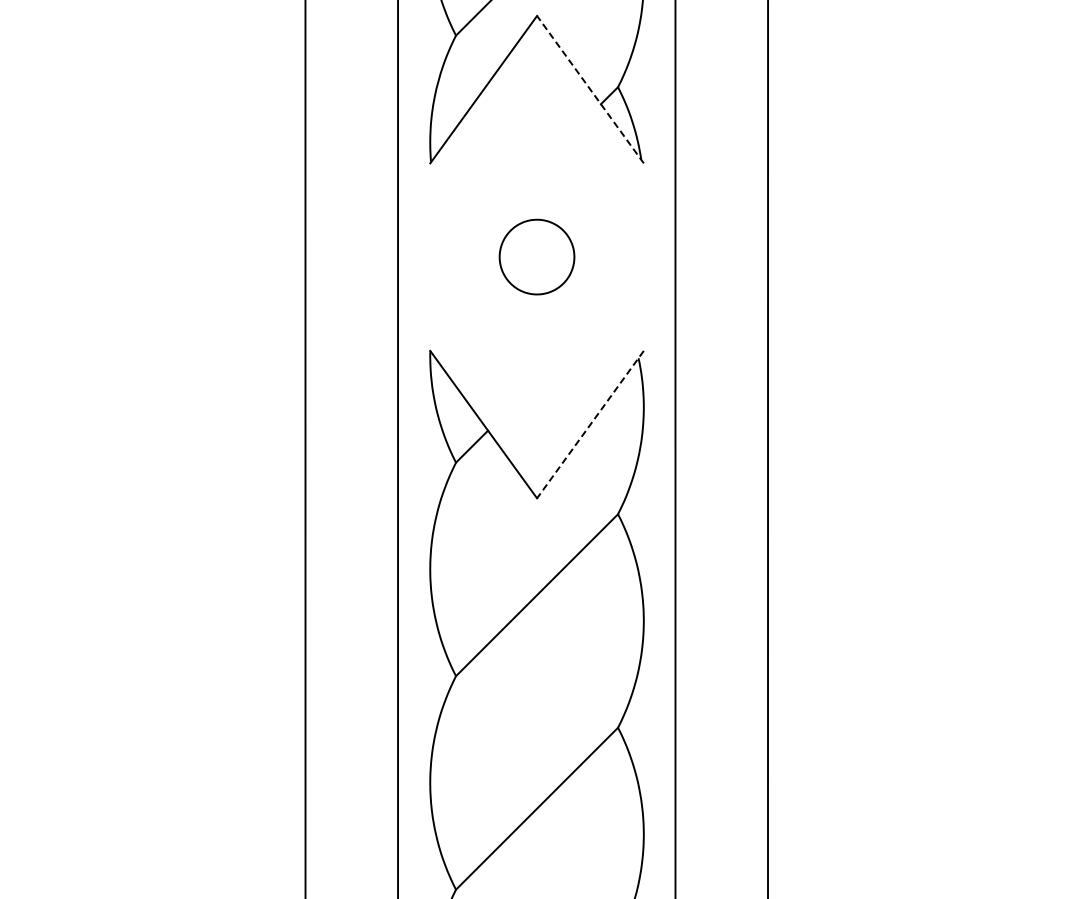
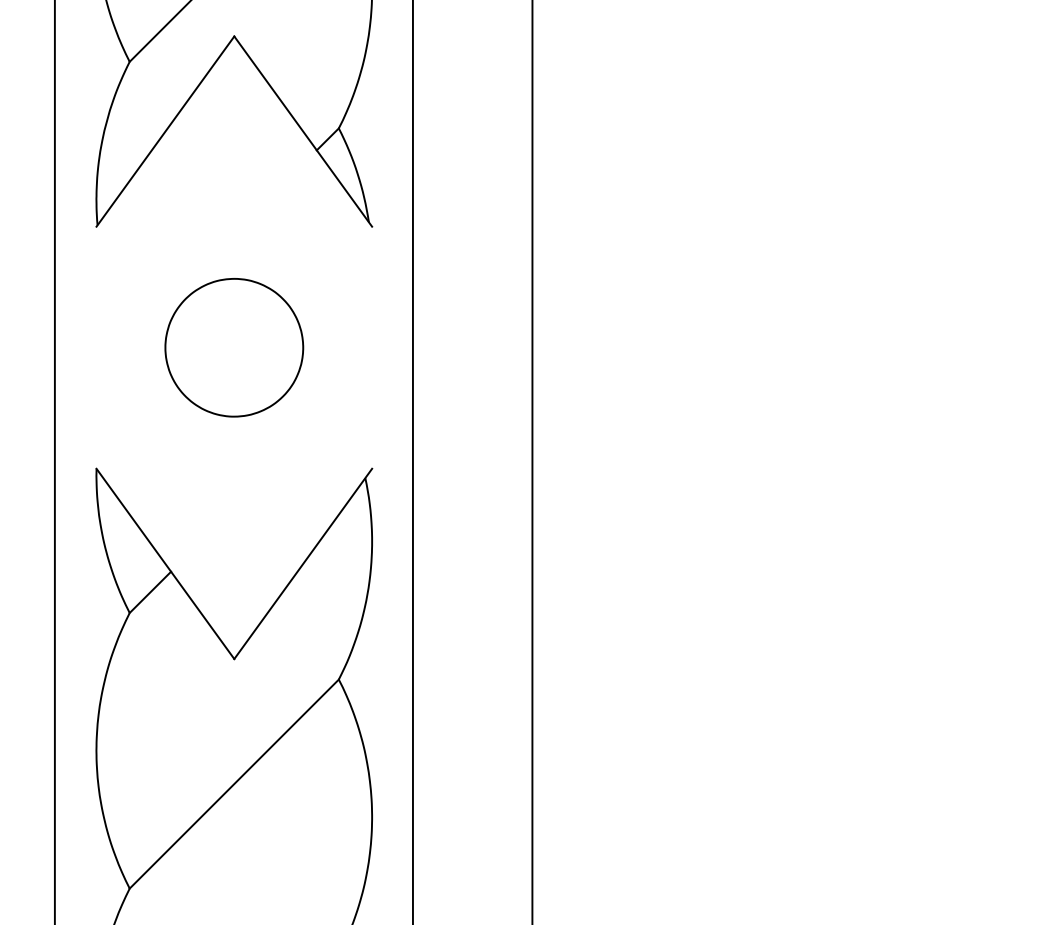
line: (590, 89) -> (303, 131), dashed -> solid
part: (536, 256) -> (233, 346), size x1.43
line: (590, 425) -> (303, 565), dashed -> solid

